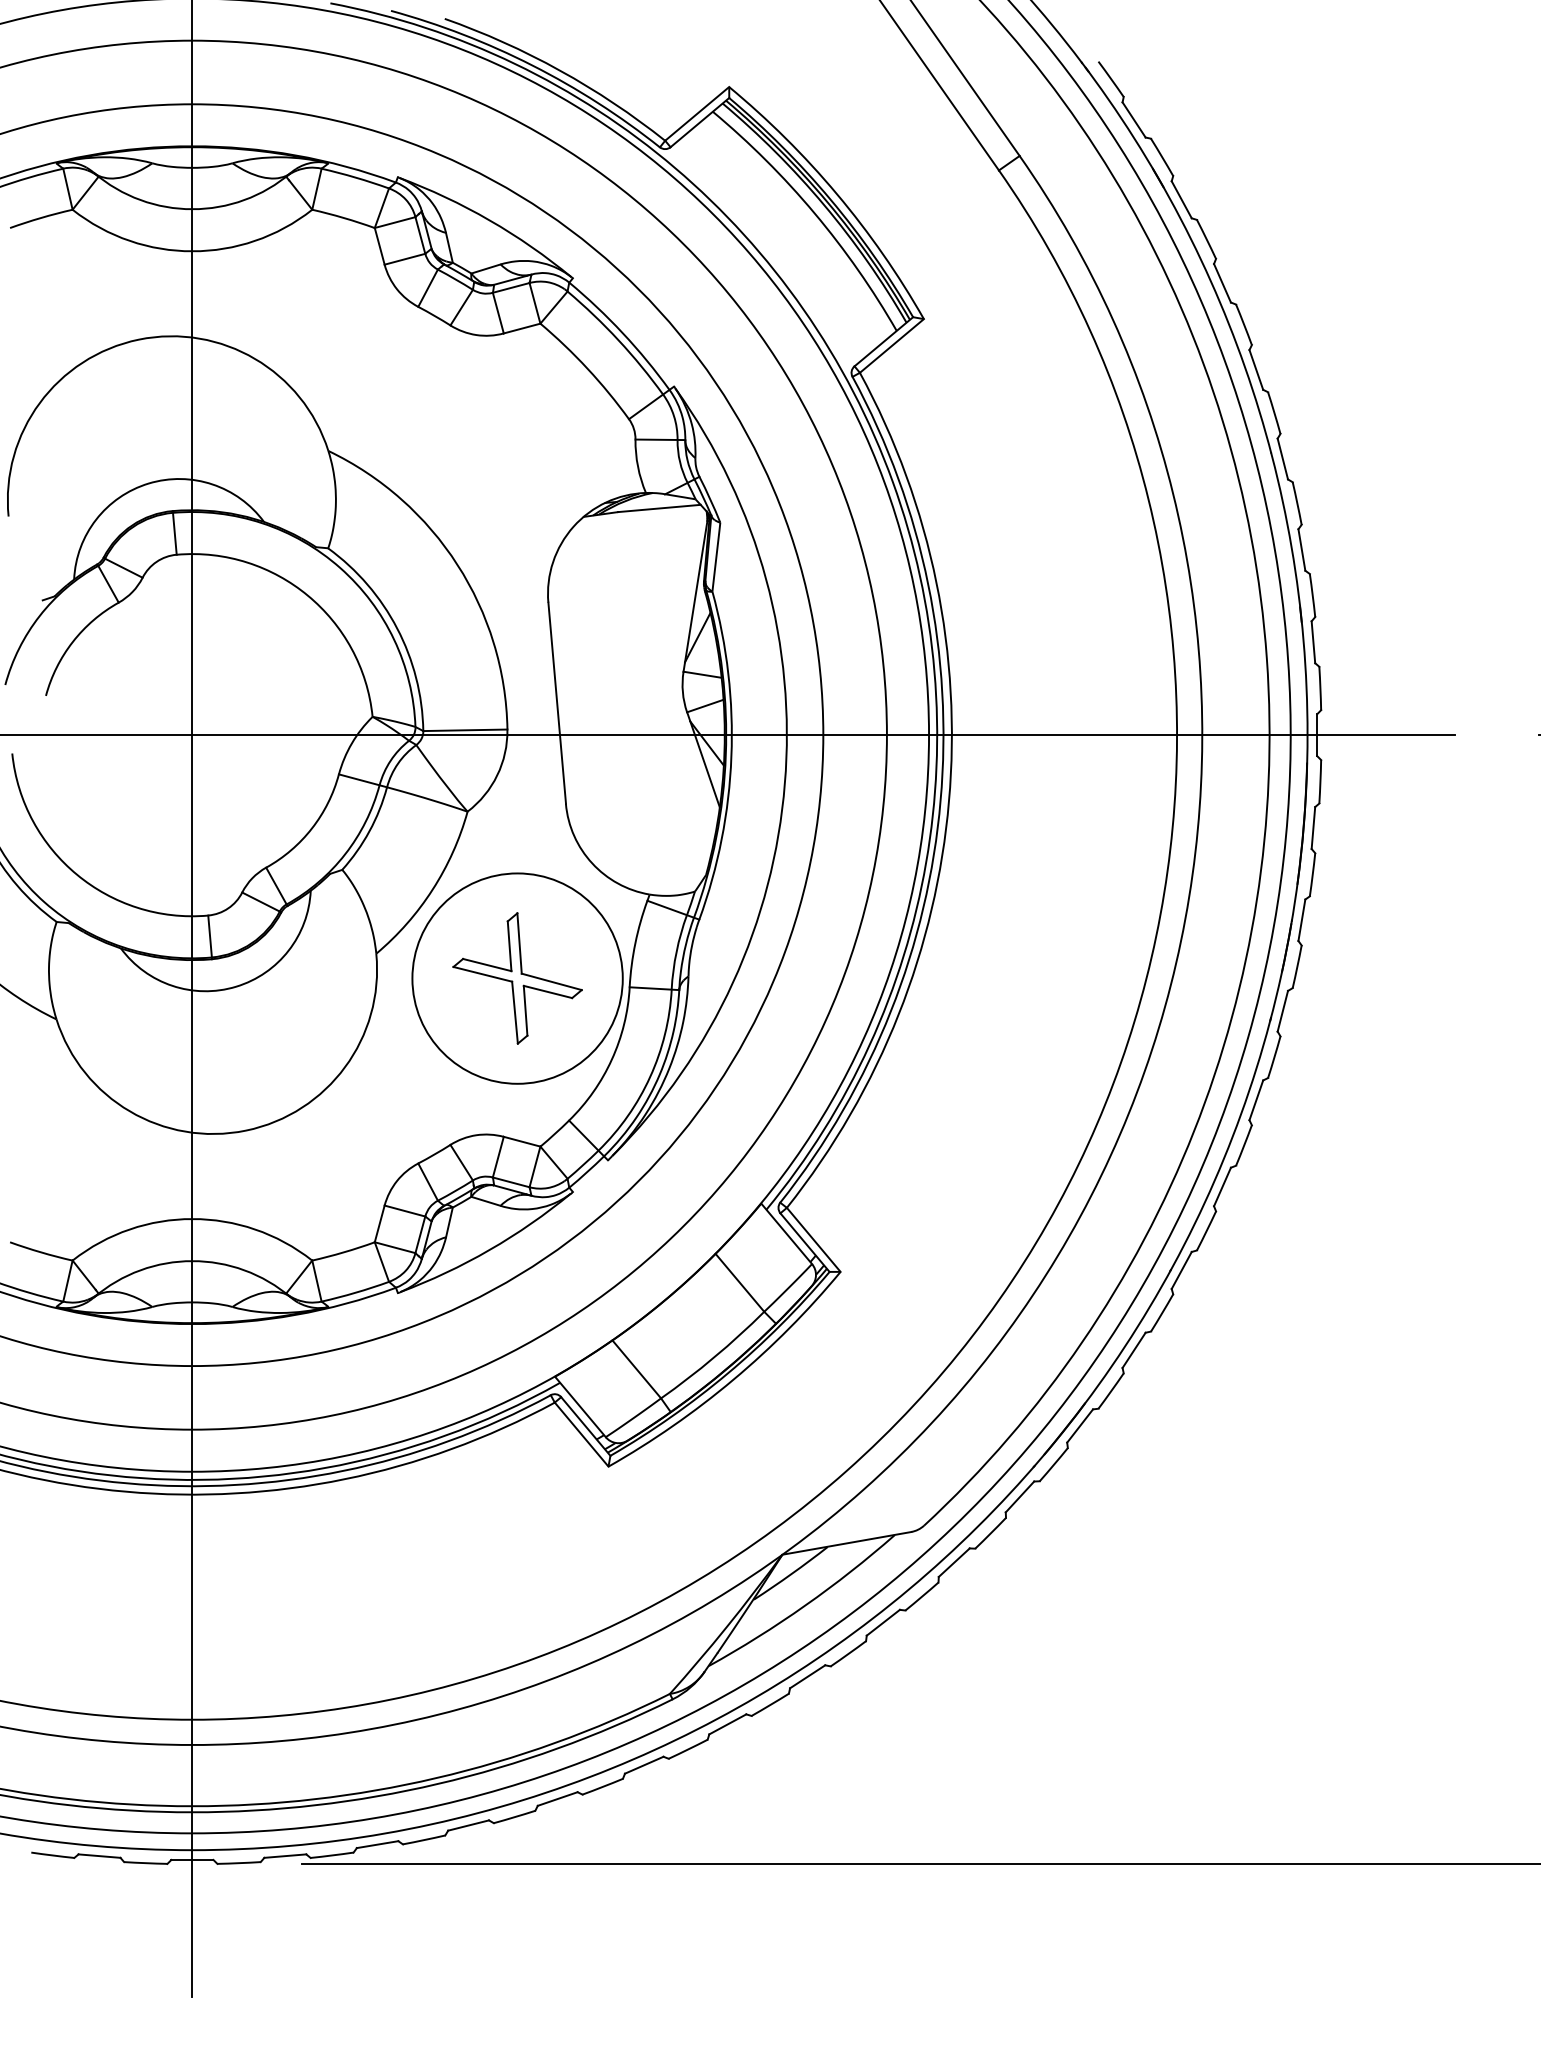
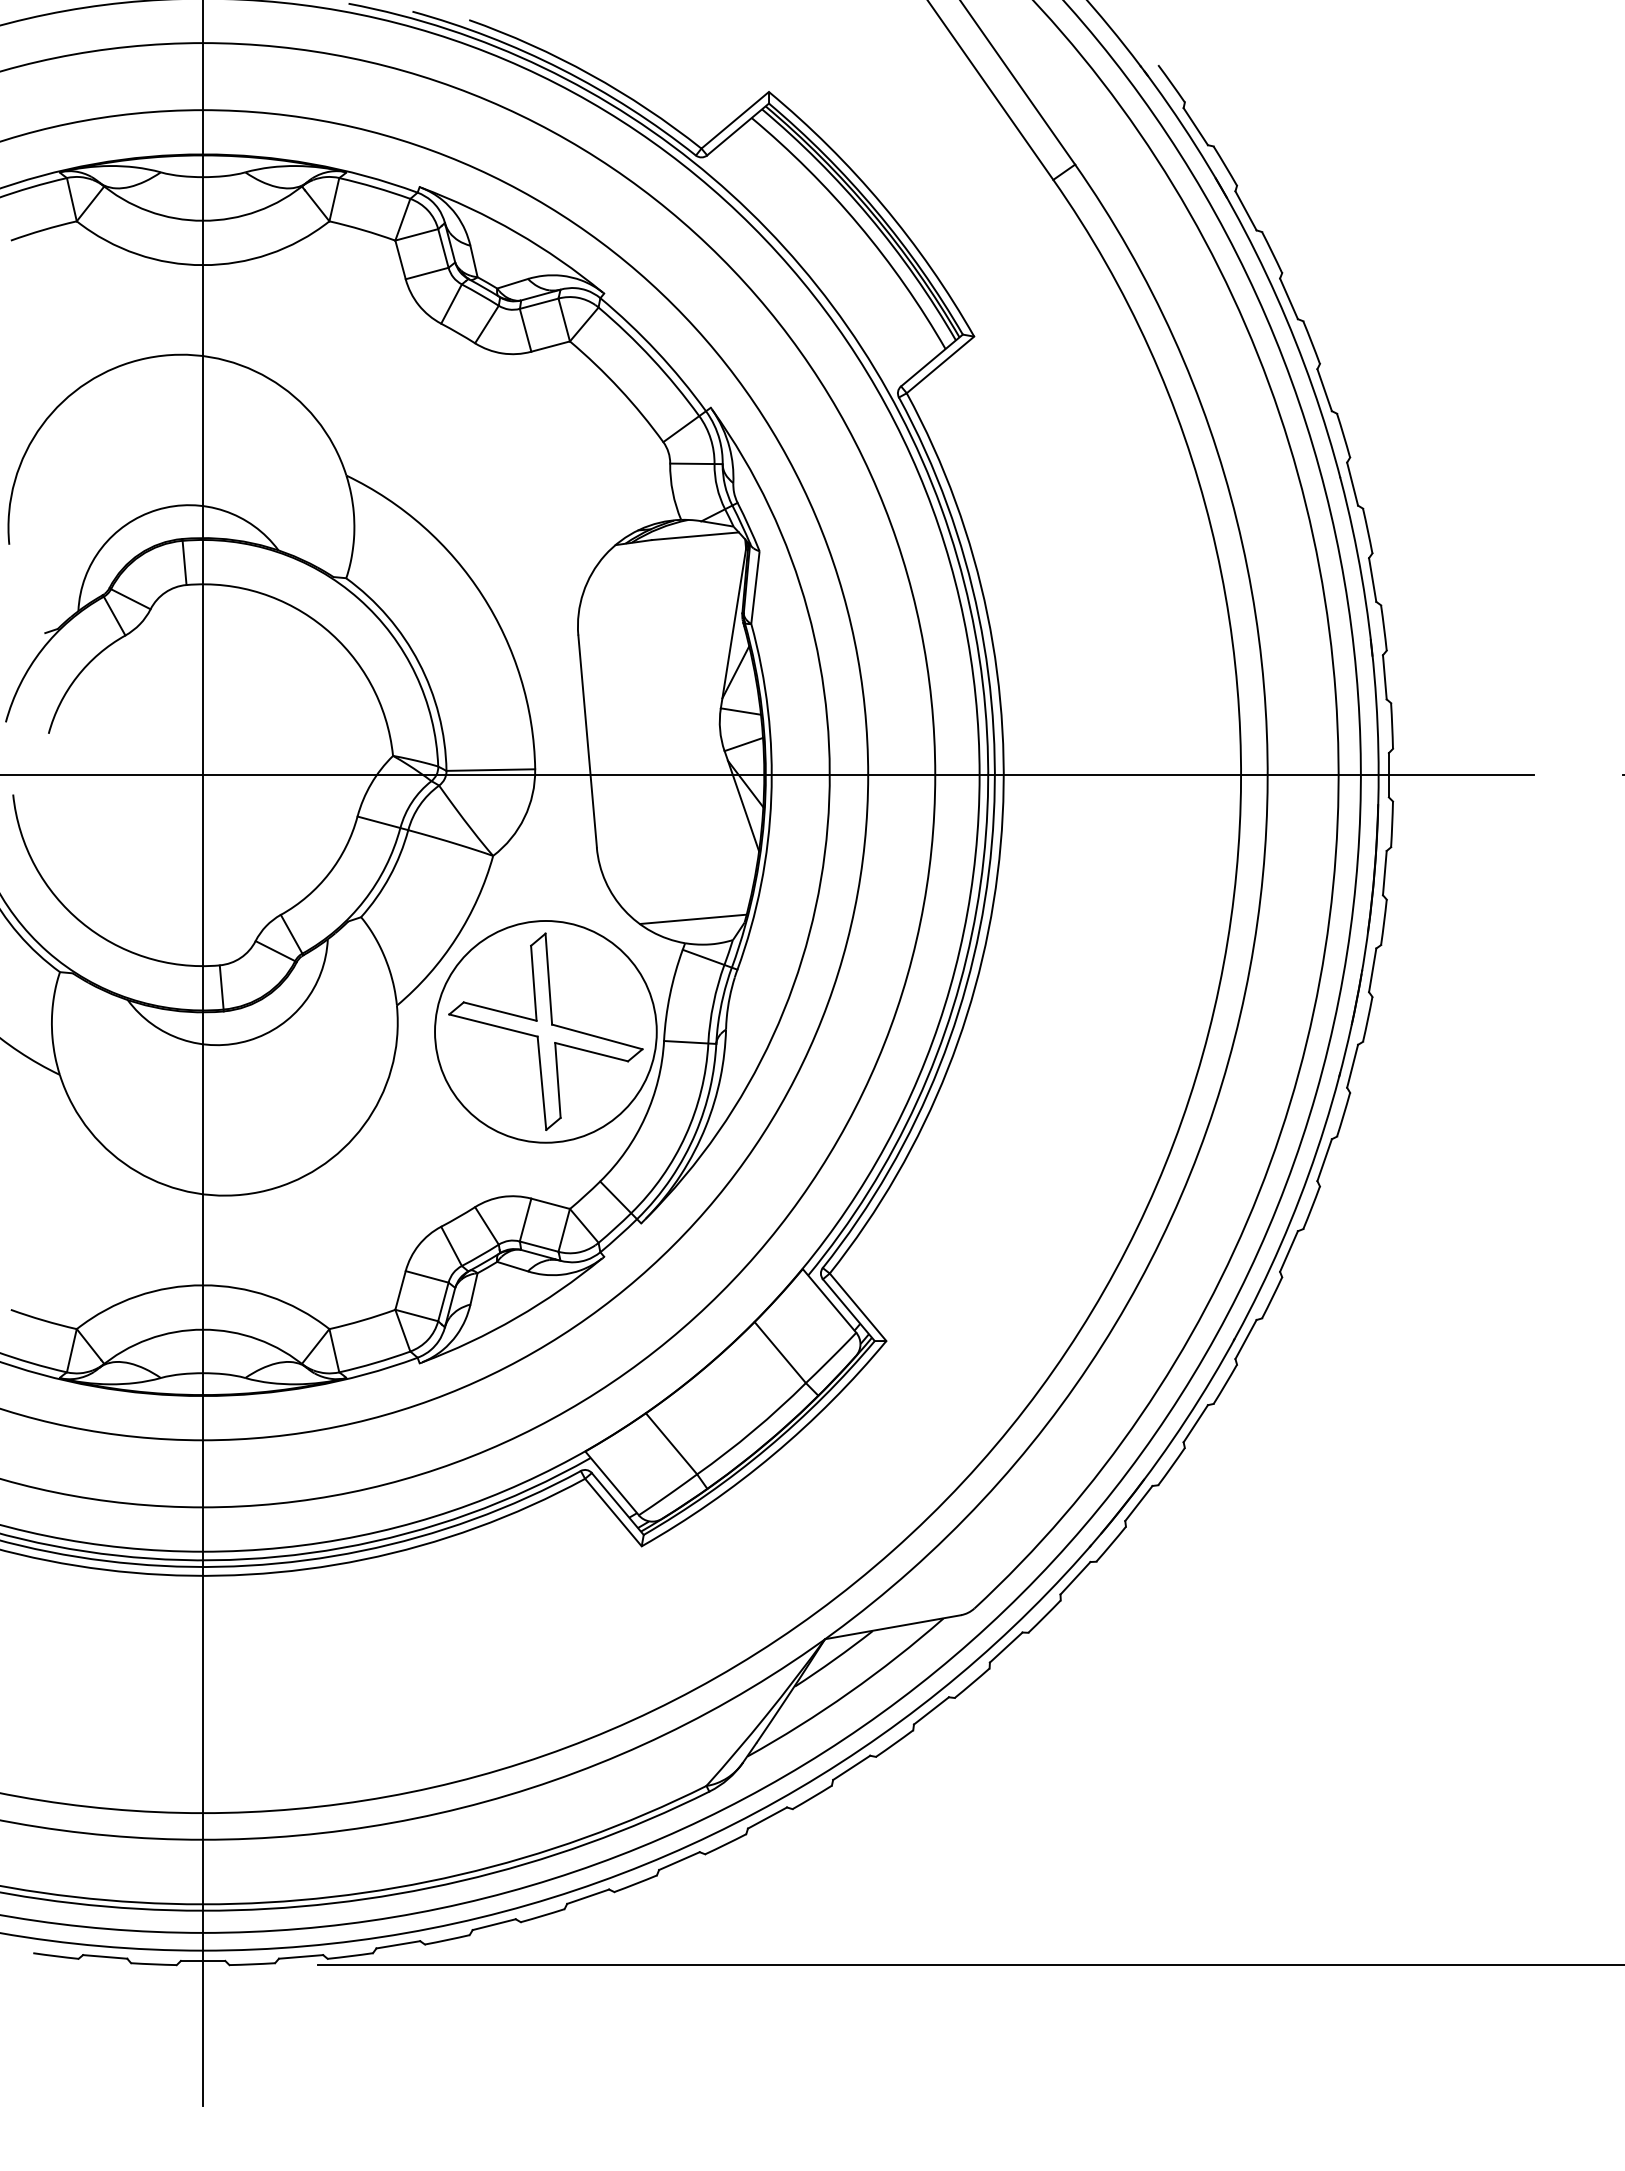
line: (657, 872) -> (693, 919), added
part: (517, 978) -> (545, 1031), size x1.43

